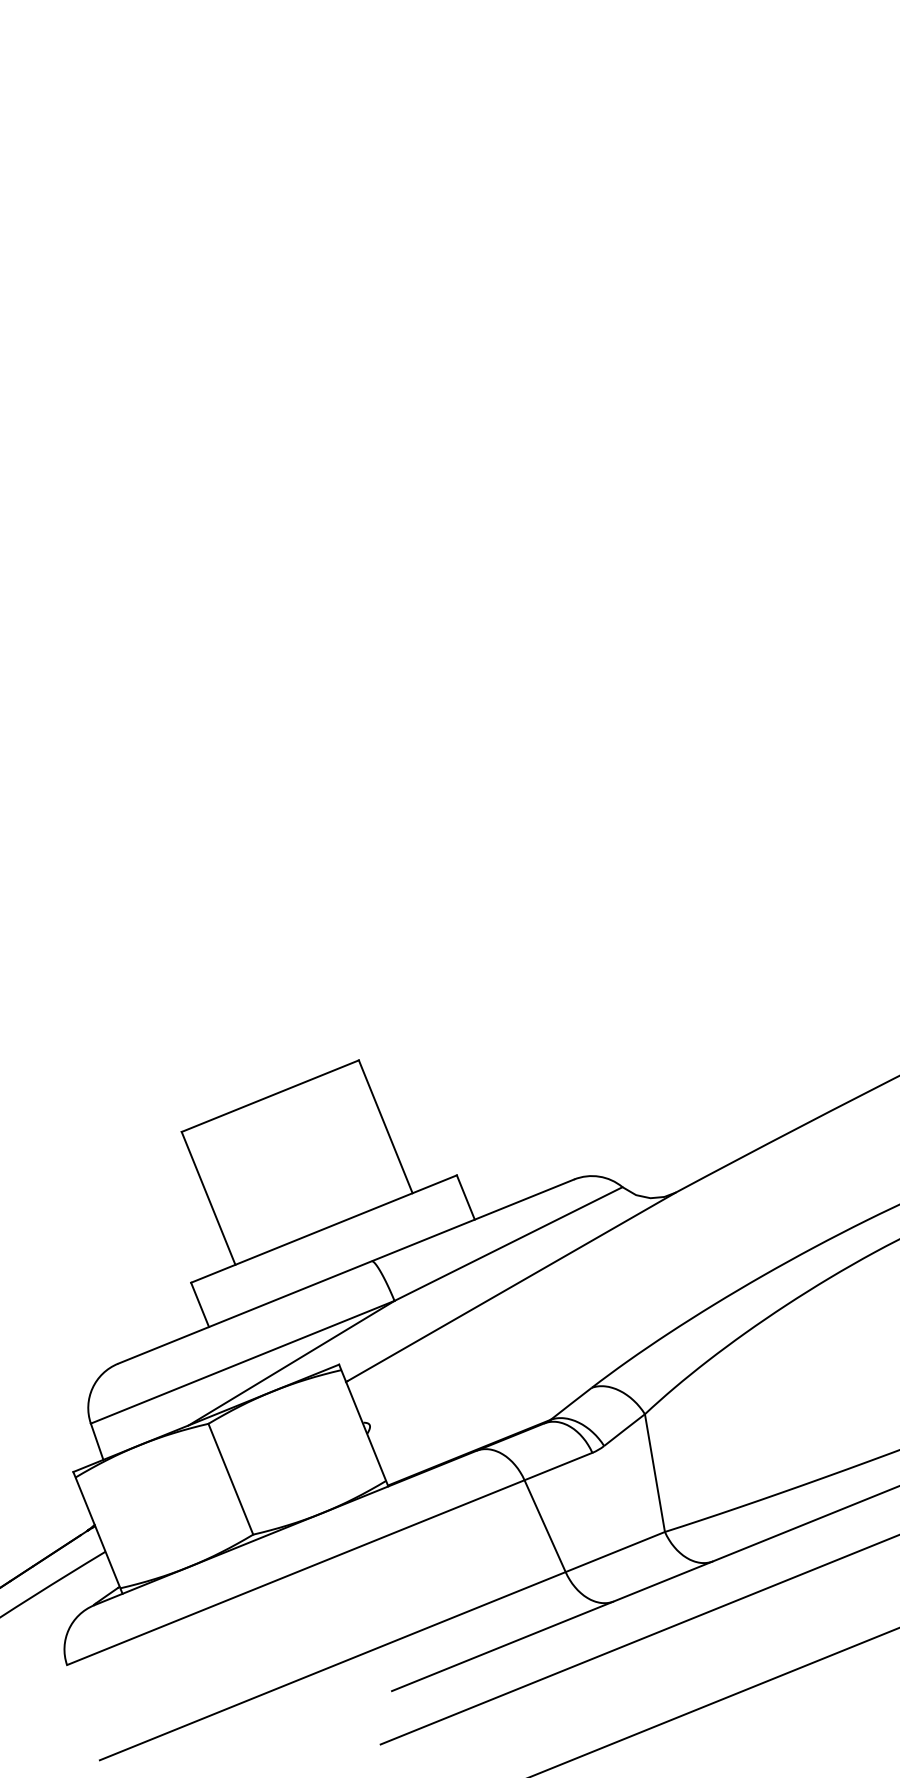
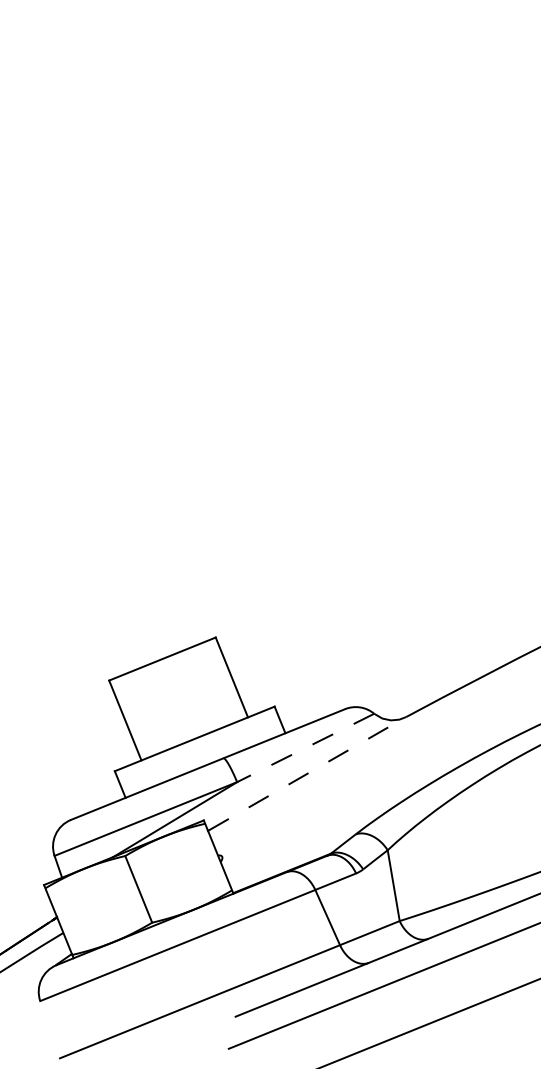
line: (508, 1243) -> (305, 747), solid -> dashed
line: (511, 1286) -> (307, 773), solid -> dashed

